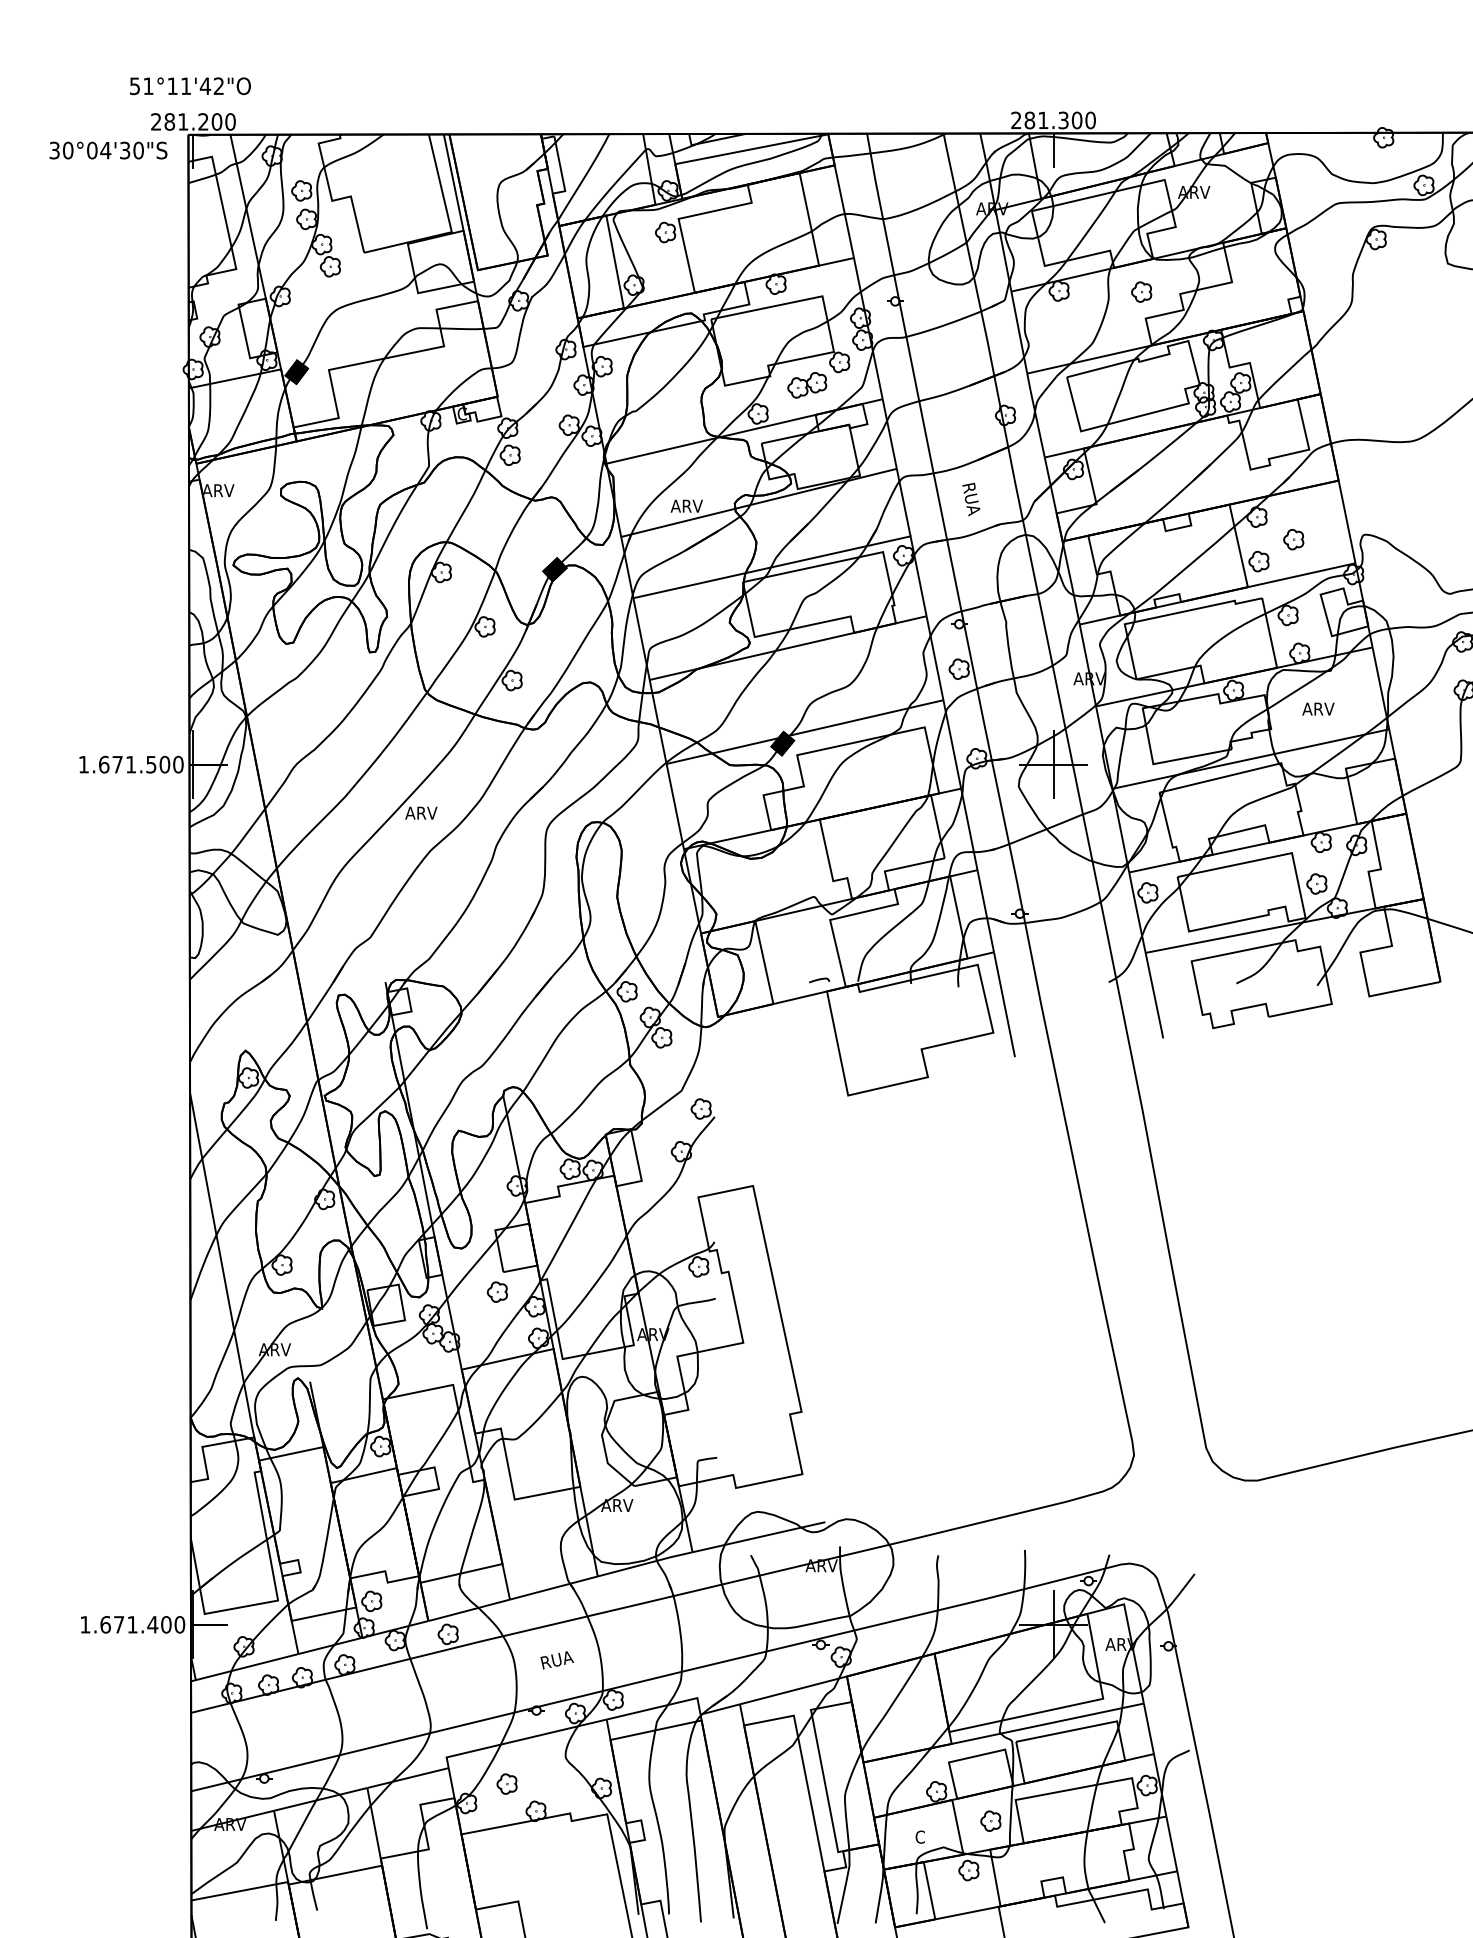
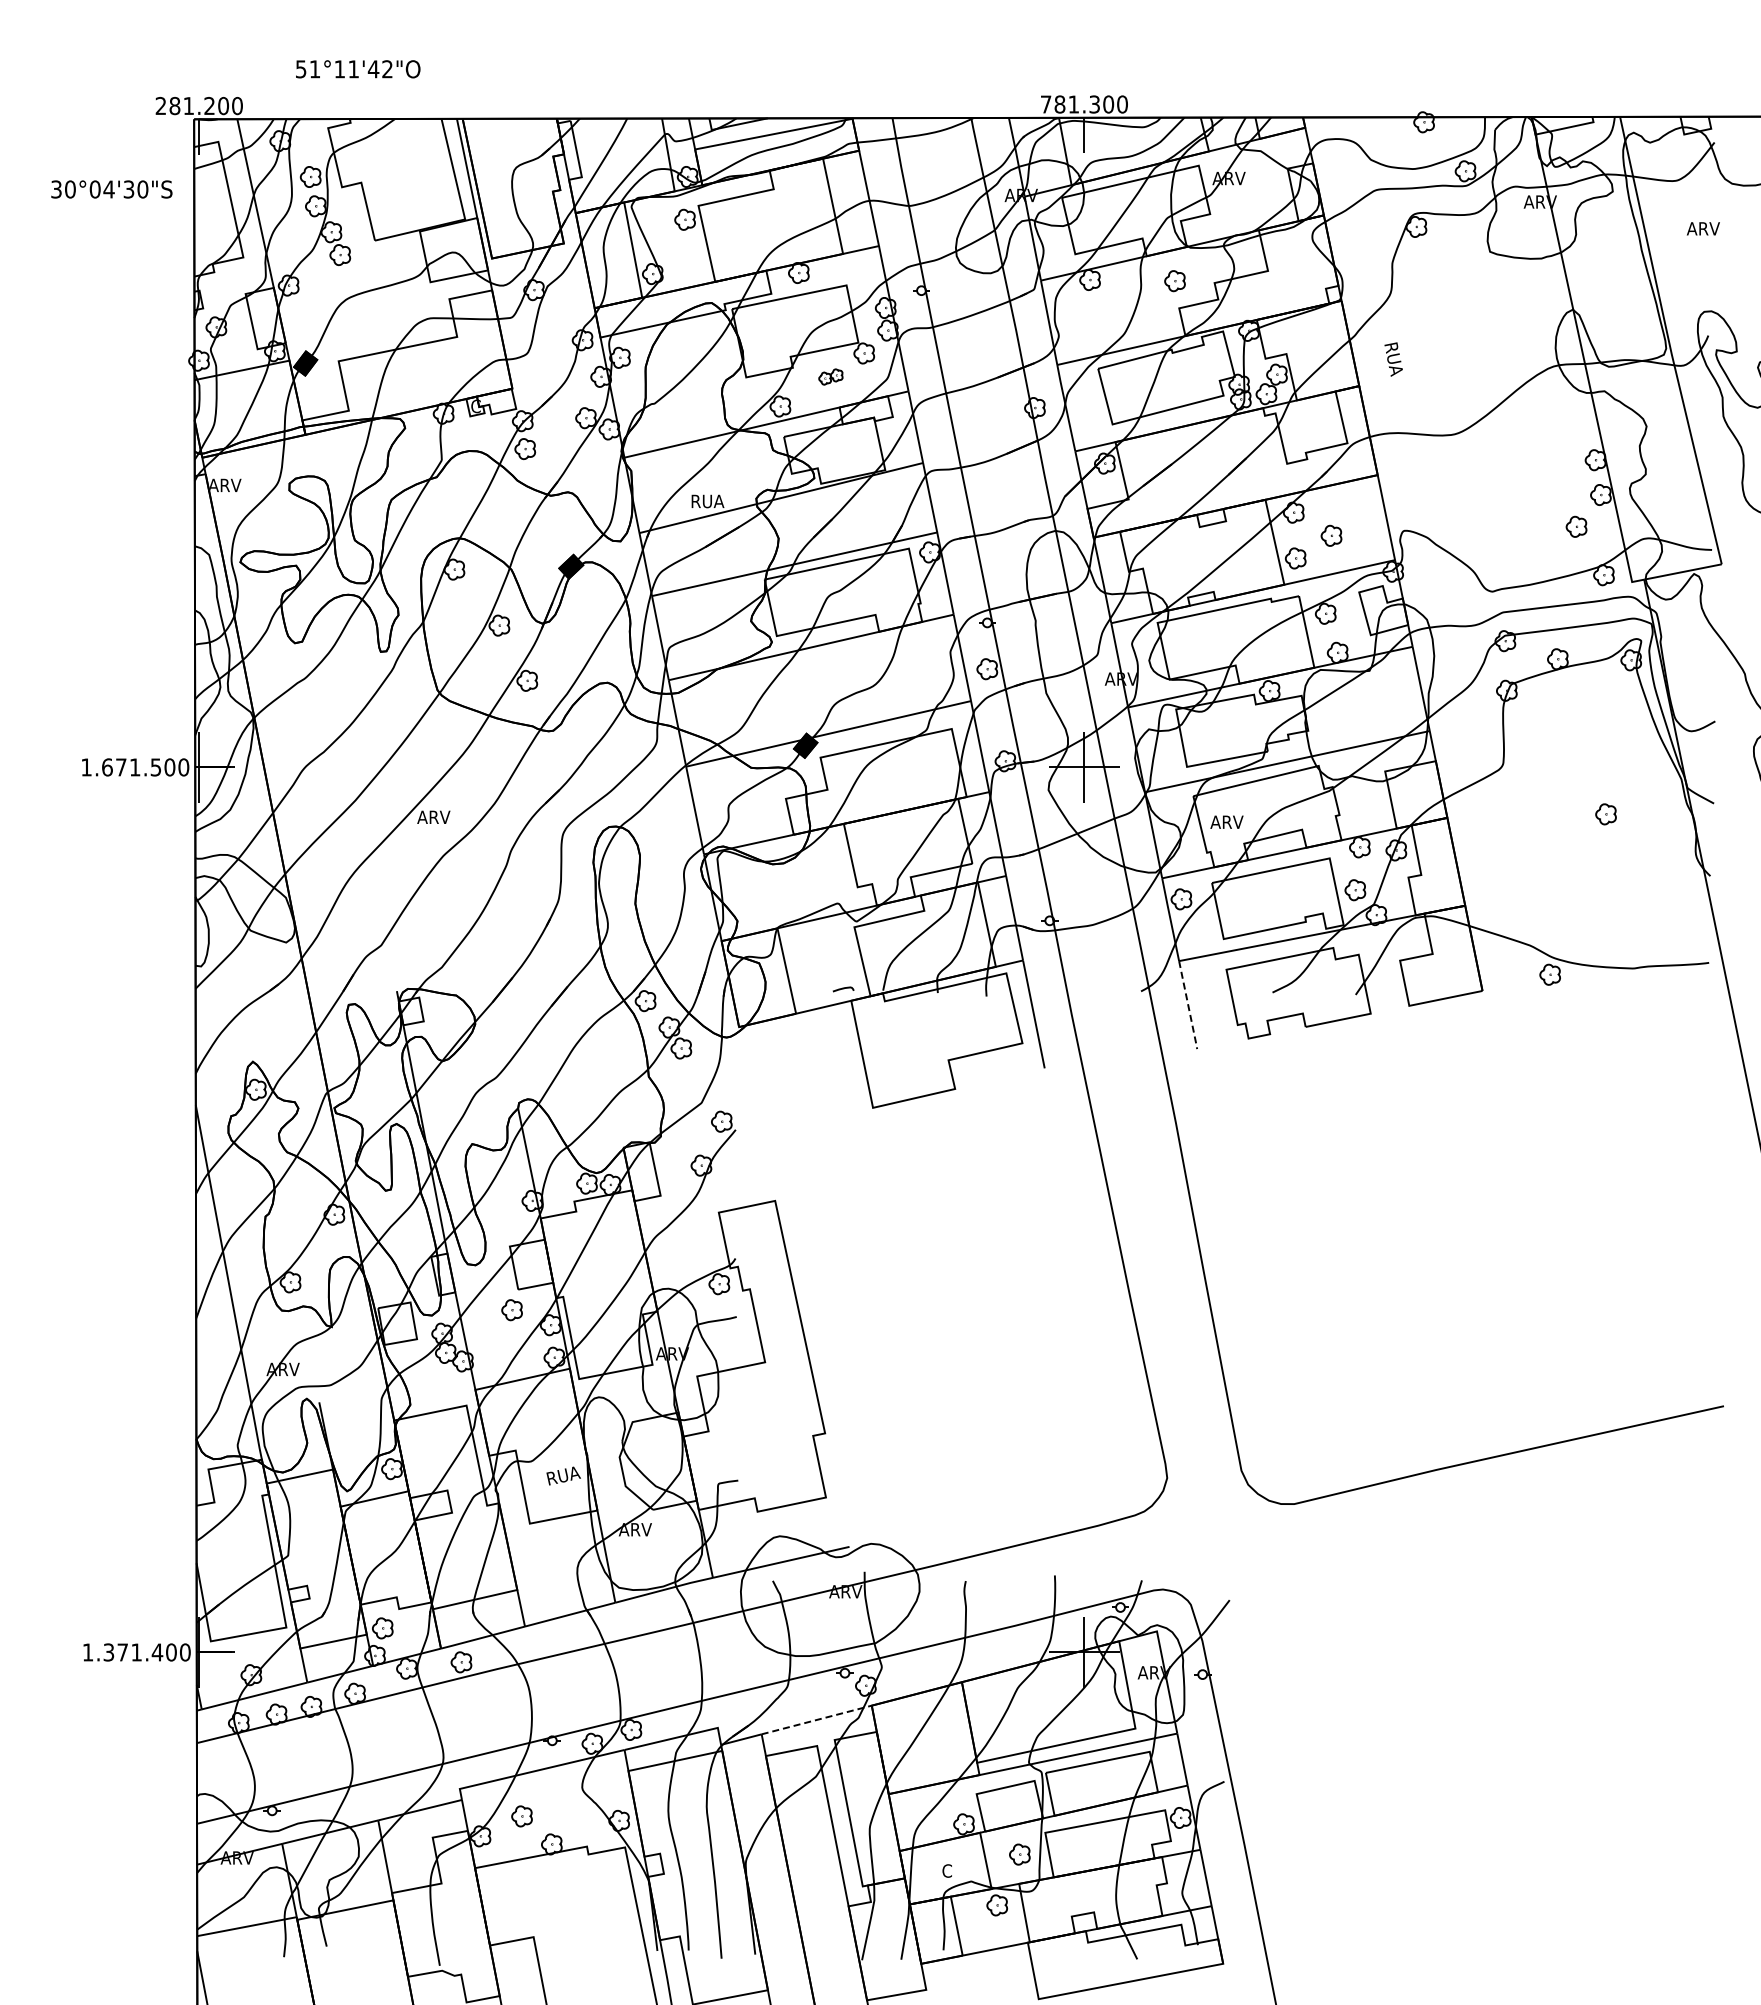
text: (190, 86) -> (358, 69), moved
text: (1015, 120) -> (1045, 104), 281.300 -> 781.300
text: (108, 150) -> (111, 189), moved
part: (806, 384) -> (830, 376), size x0.6
text: (971, 499) -> (1393, 359), moved
text: (687, 506) -> (707, 501), ARV -> RUA
text: (1318, 708) -> (1226, 821), moved
line: (1154, 997) -> (1188, 1006), solid -> dashed
text: (105, 1624) -> (108, 1652), 1.671.400 -> 1.371.400
text: (557, 1659) -> (563, 1475), moved
line: (793, 1689) -> (816, 1719), solid -> dashed

